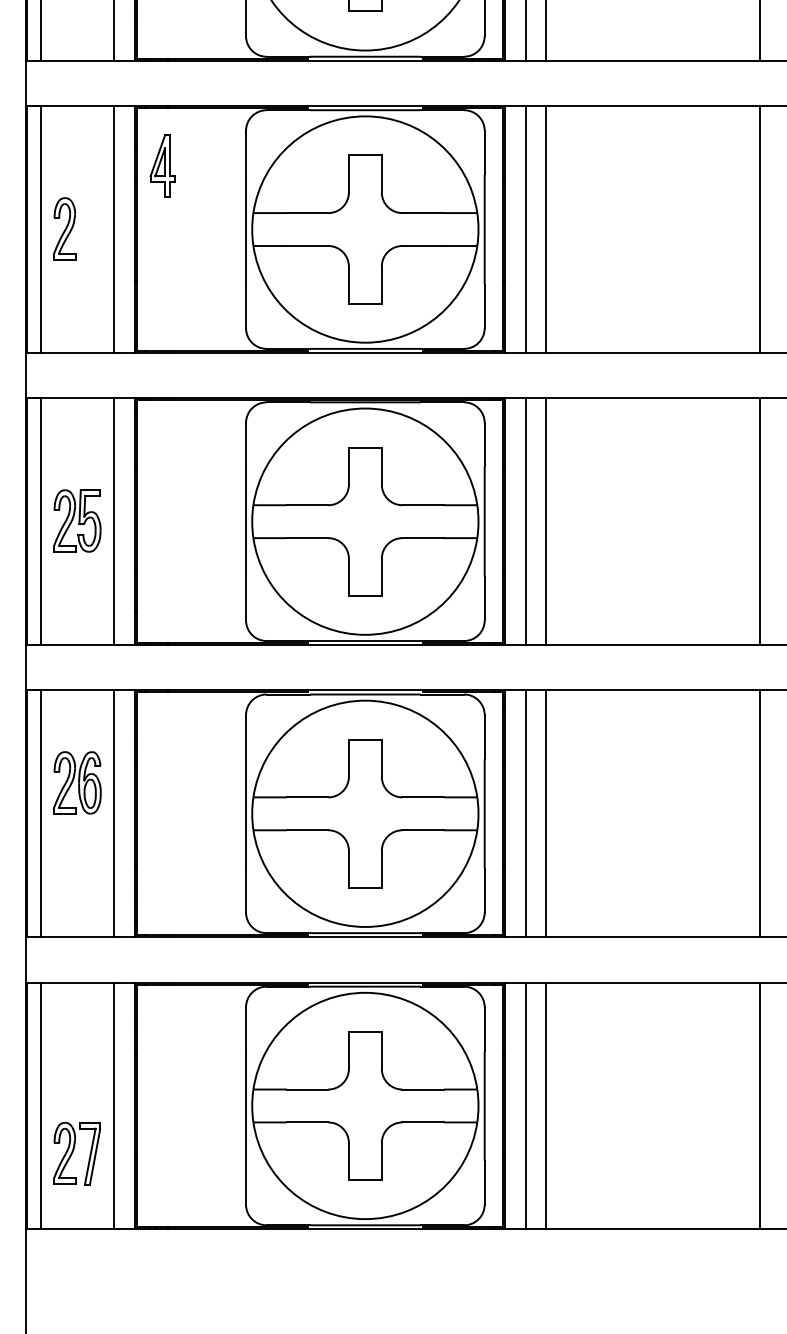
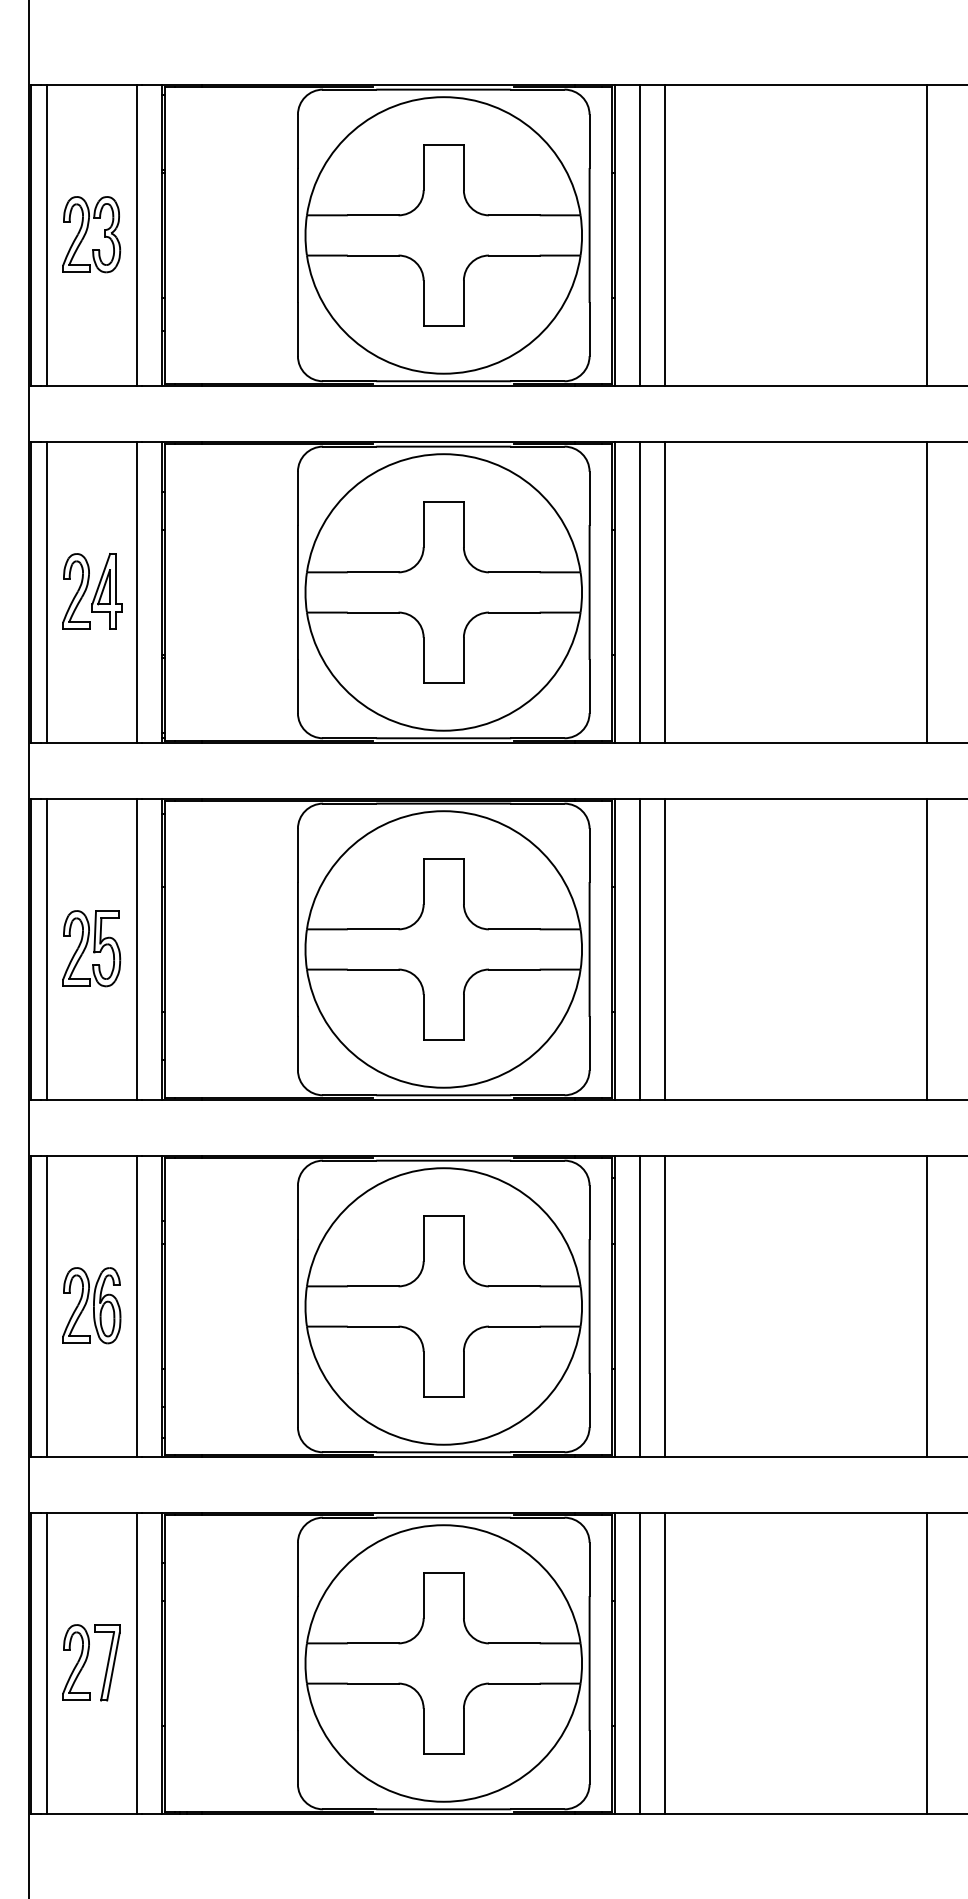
part: (162, 165) -> (106, 591), moved
part: (77, 782) -> (91, 1305), moved
part: (77, 1153) -> (91, 1662), moved

